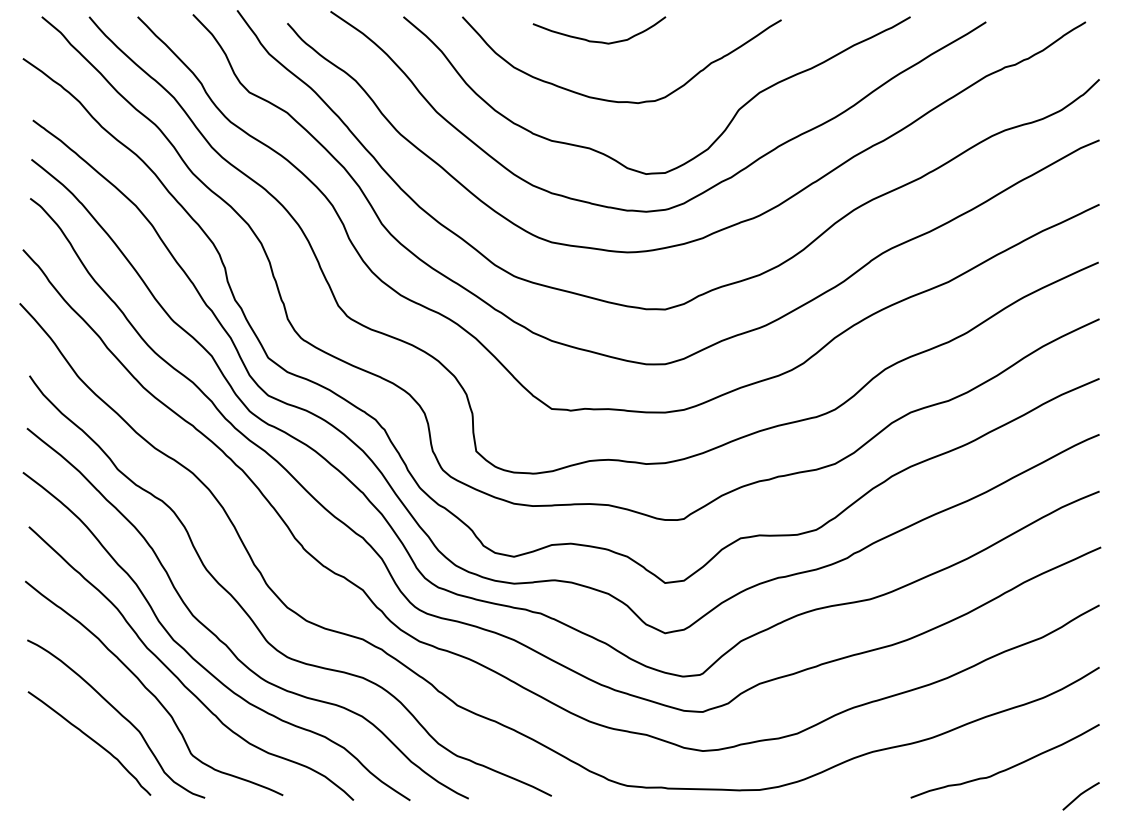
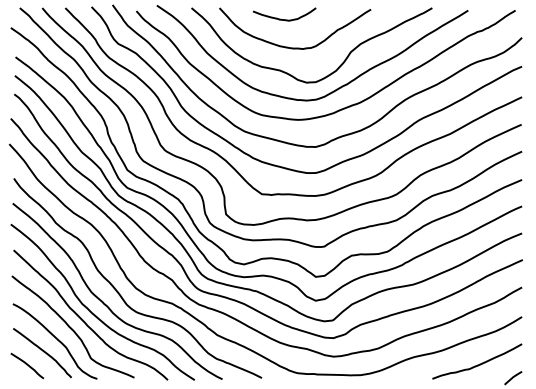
curve: (55, 769) -> (26, 365), added

